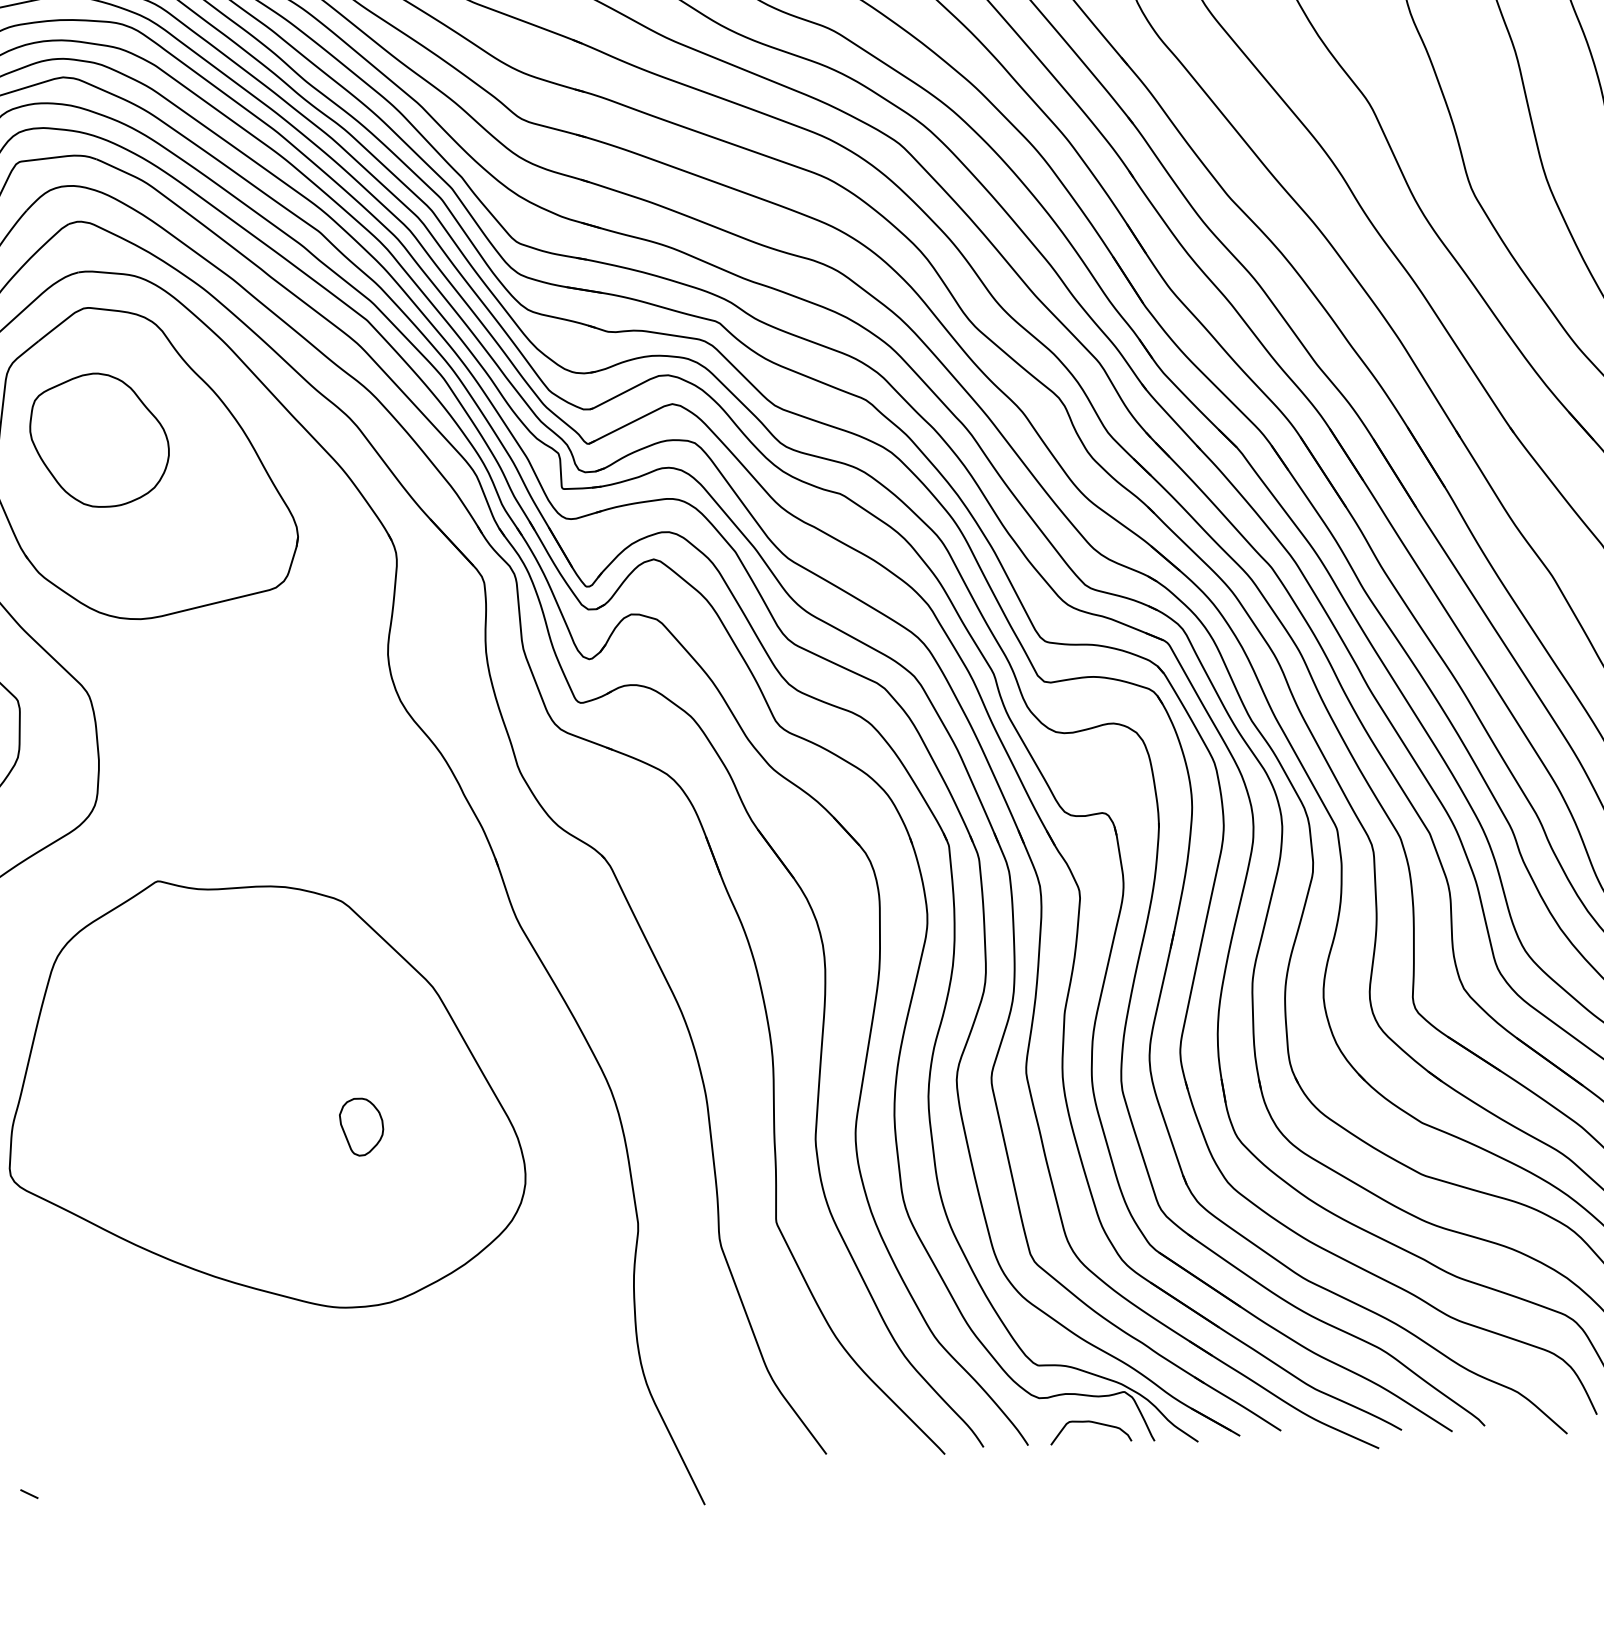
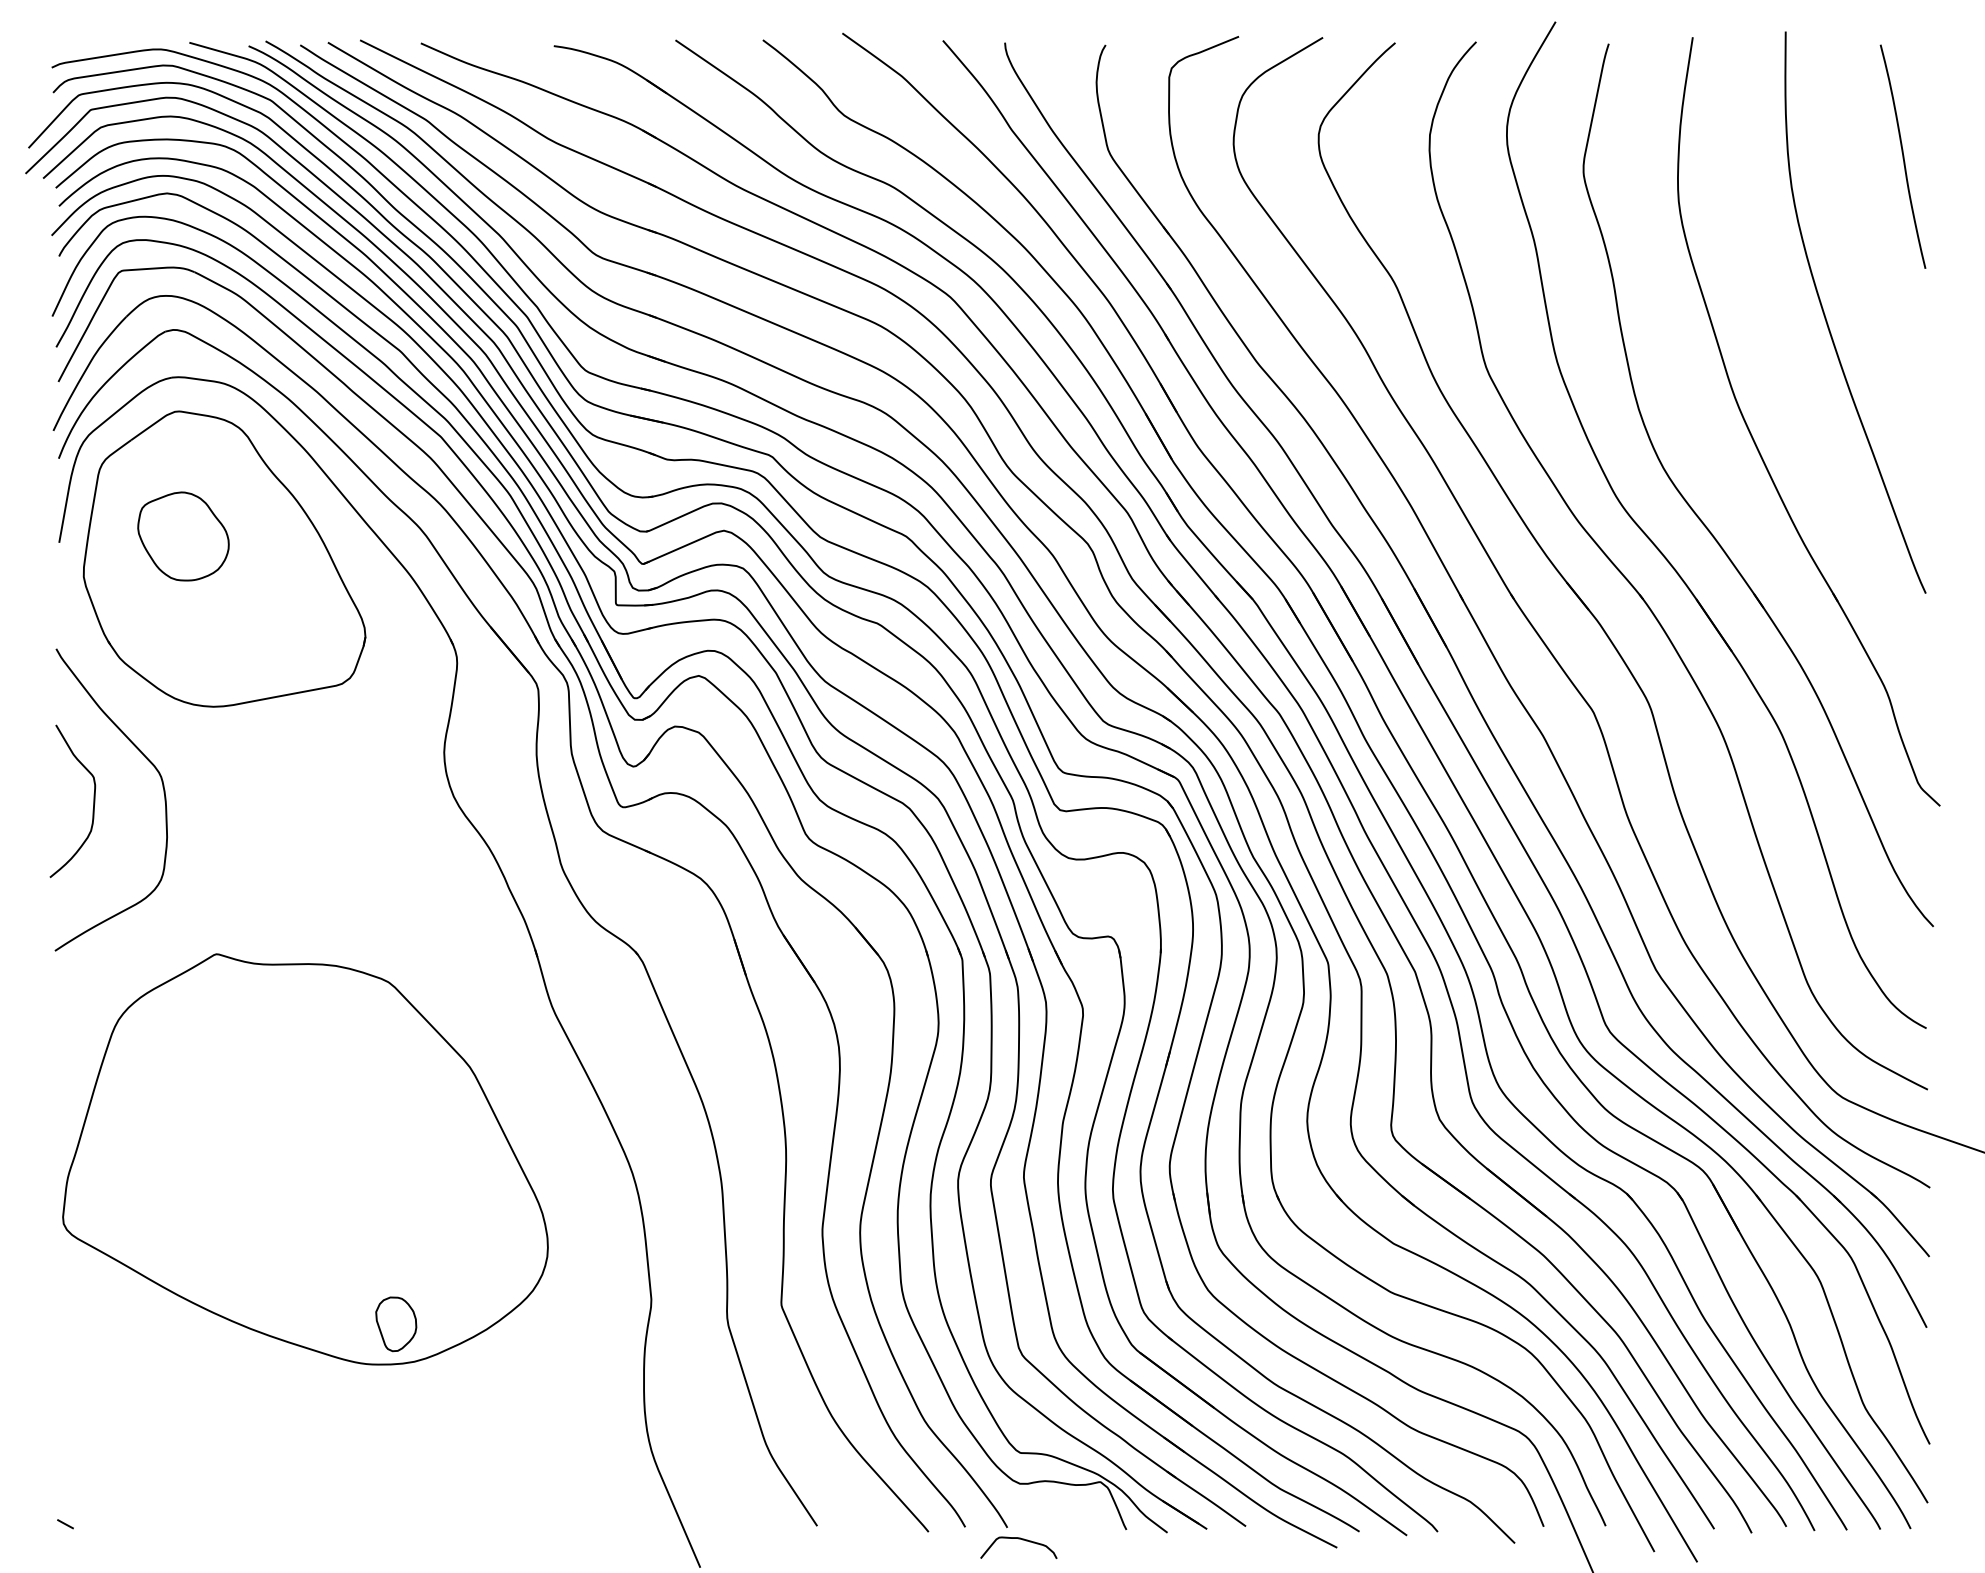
part: (99, 440) -> (183, 536), size x0.7
part: (362, 1127) -> (396, 1324), moved
curve: (1089, 1422) -> (1018, 1539), moved

